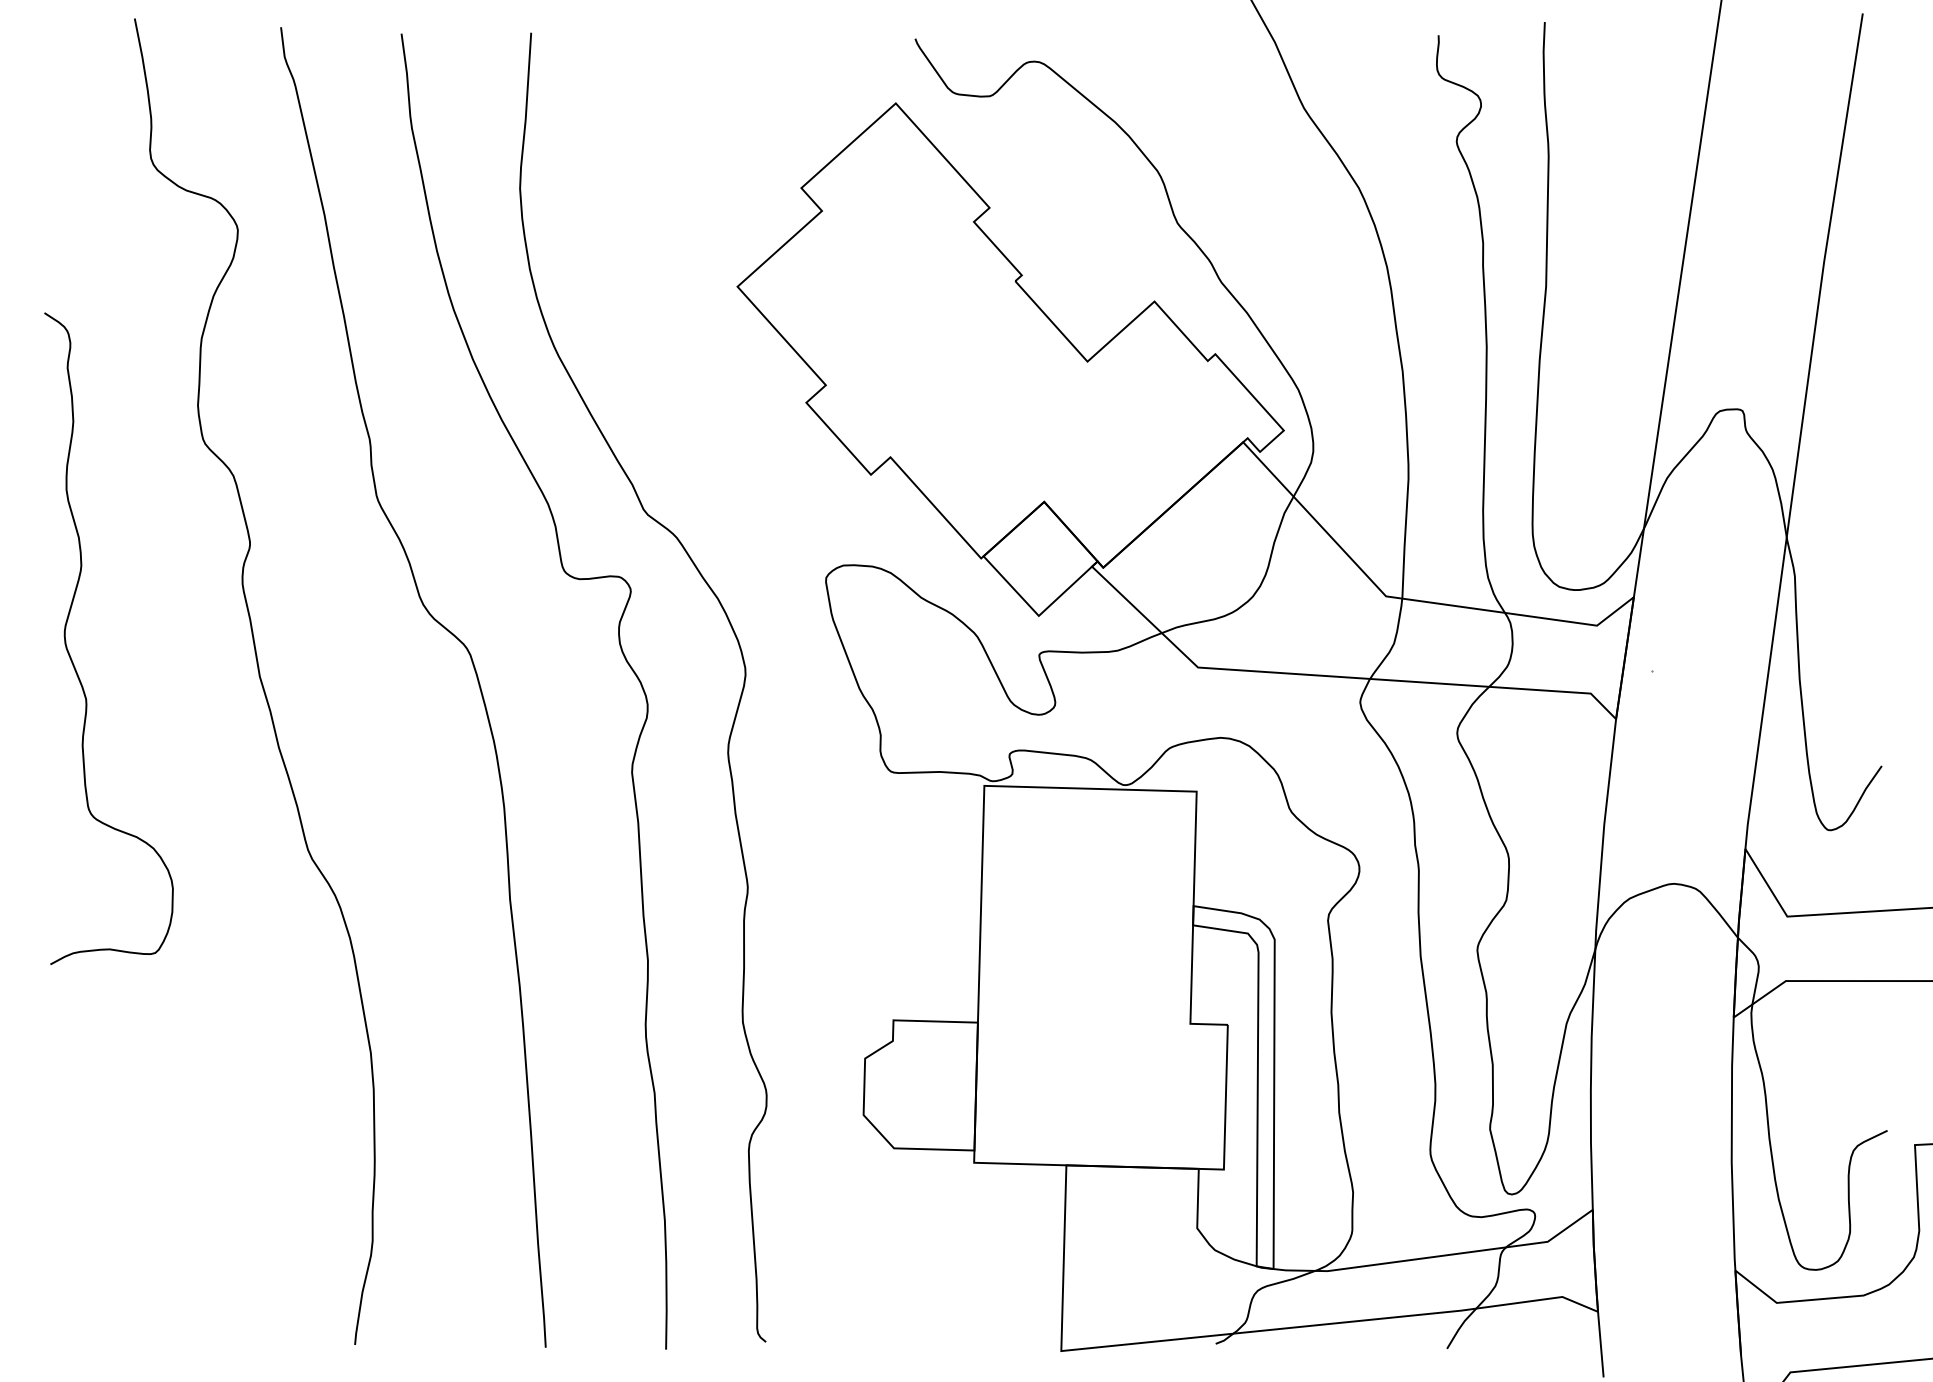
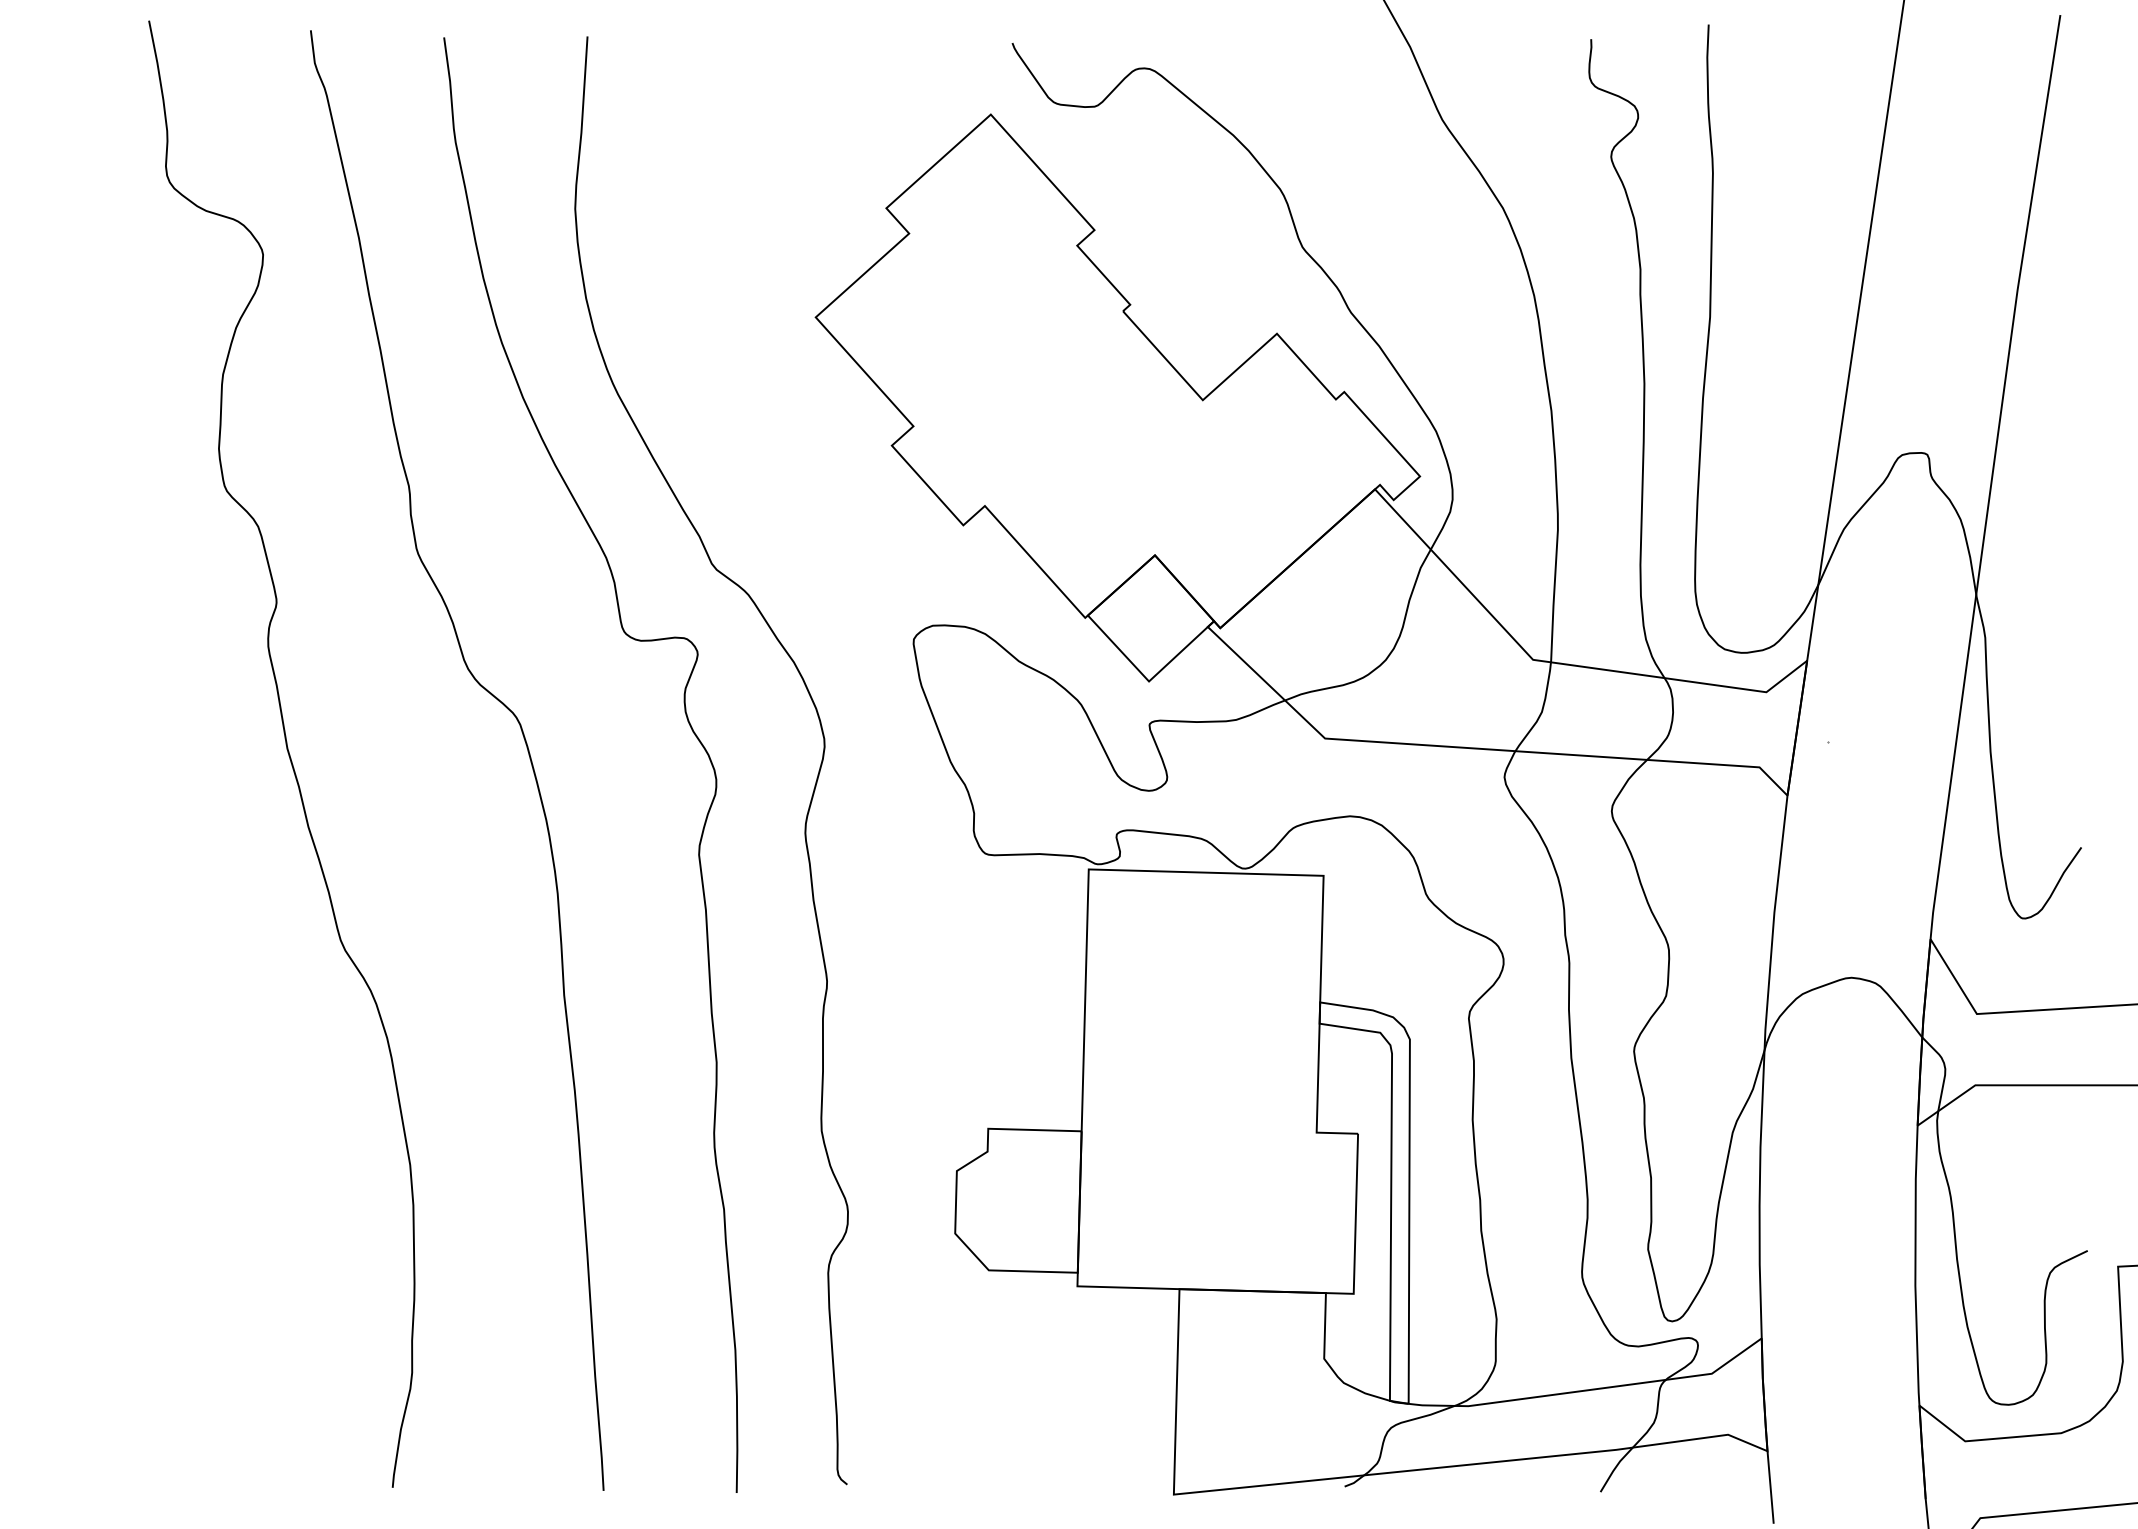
curve: (70, 653) -> (77, 723), removed

